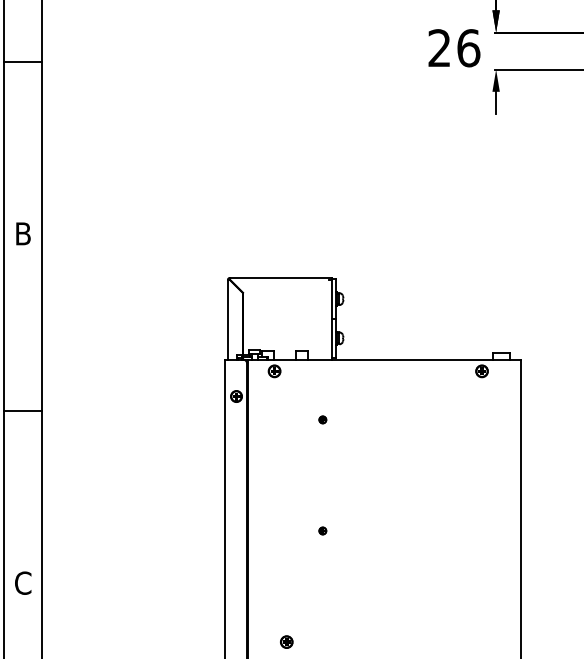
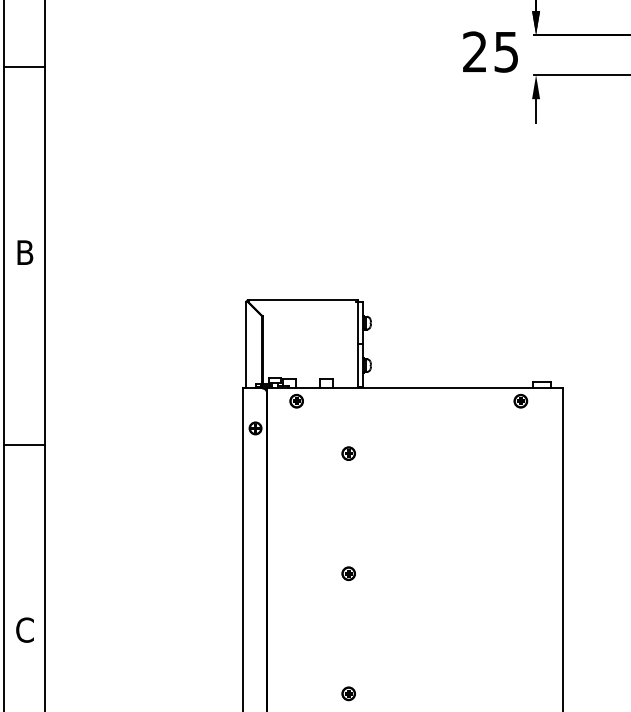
text: (468, 48) -> (506, 52), 26 -> 25
part: (322, 419) -> (348, 453), size x1.67
part: (322, 530) -> (348, 573), size x1.67
part: (286, 641) -> (348, 693), moved

